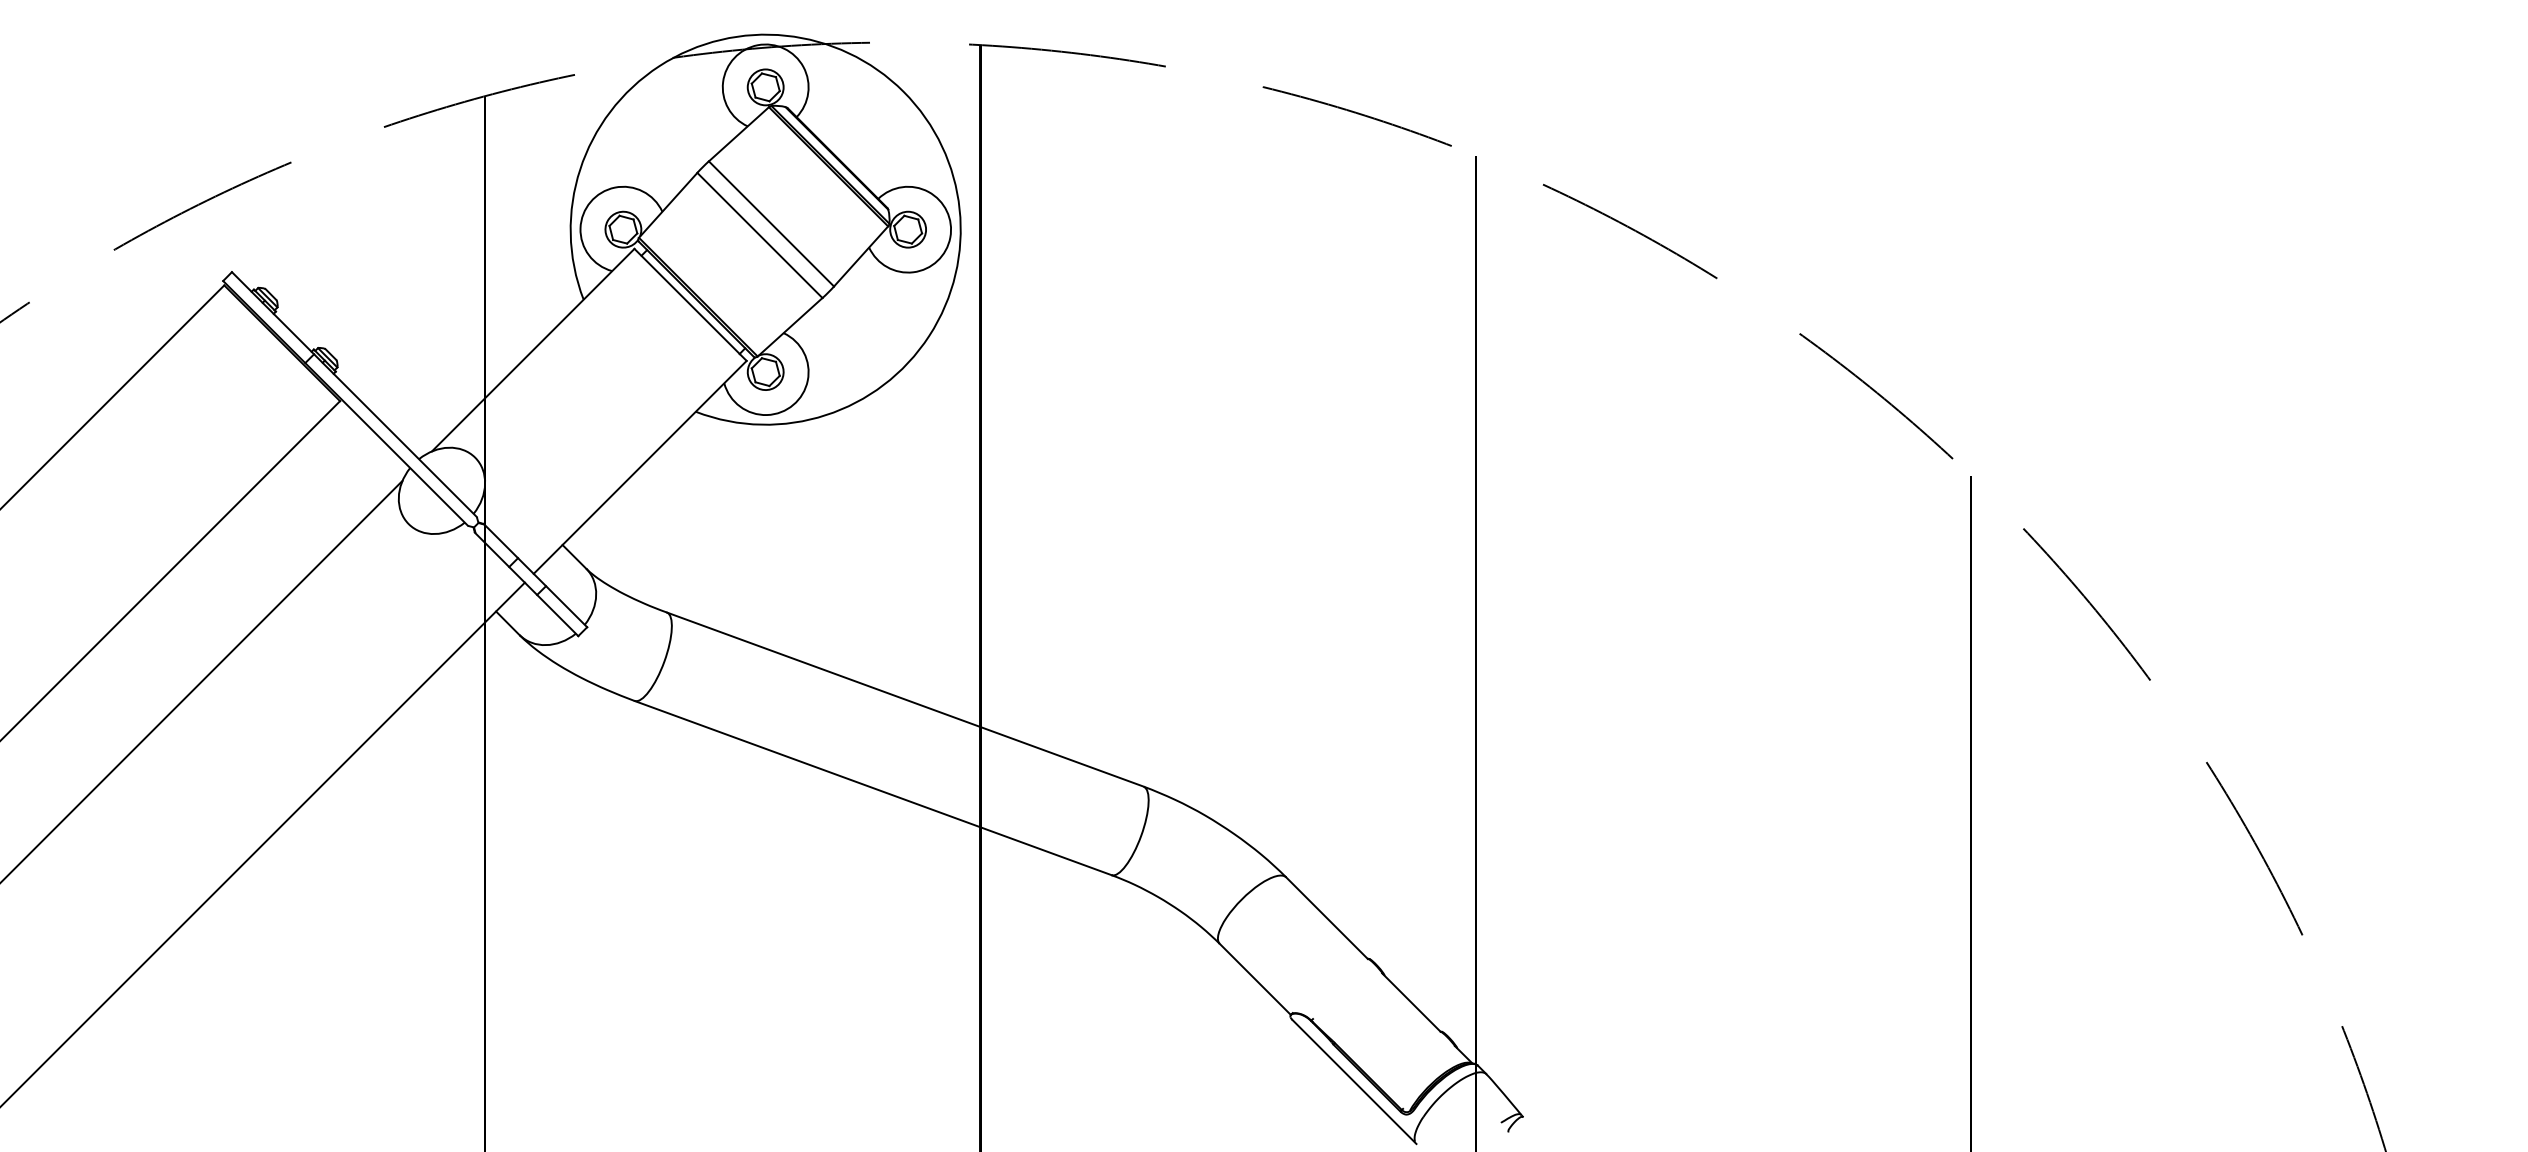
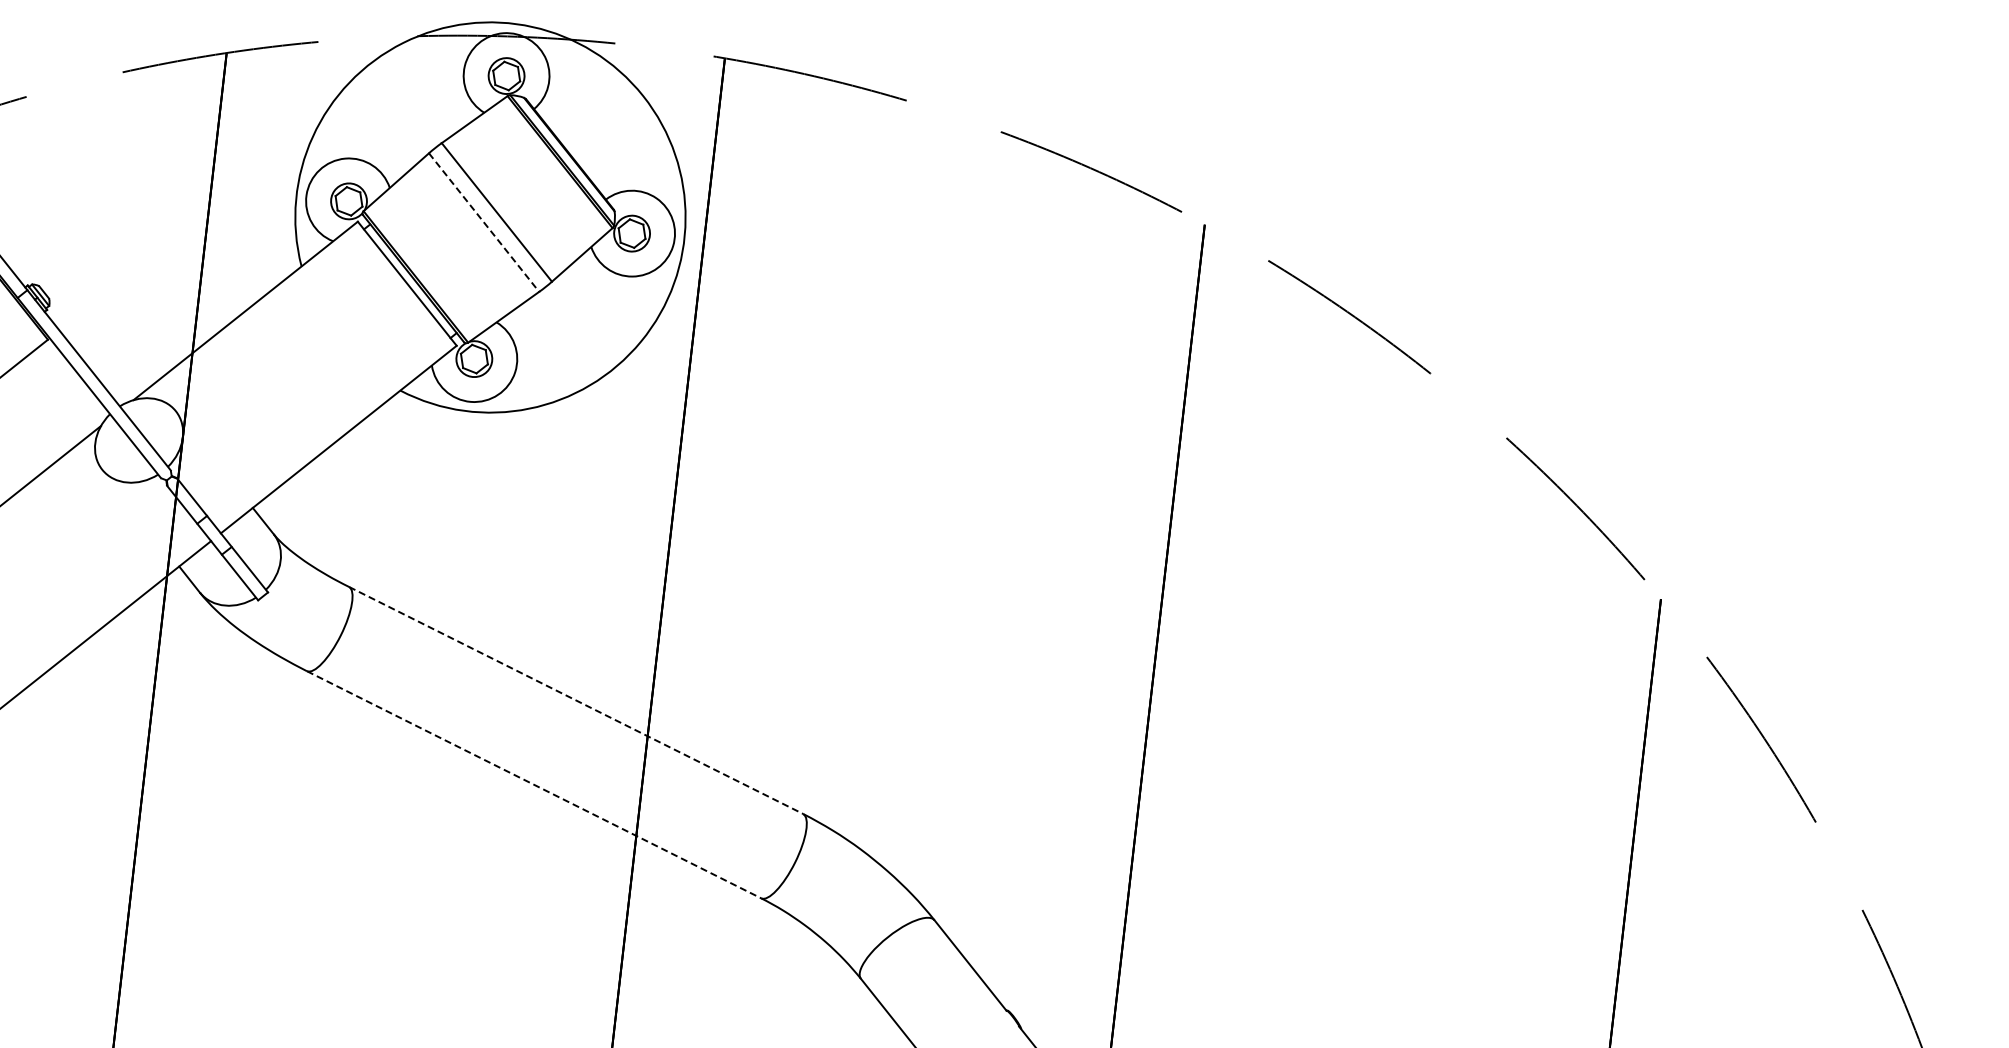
line: (760, 235) -> (484, 222), solid -> dashed
line: (905, 699) -> (576, 700), solid -> dashed
line: (873, 788) -> (534, 785), solid -> dashed

